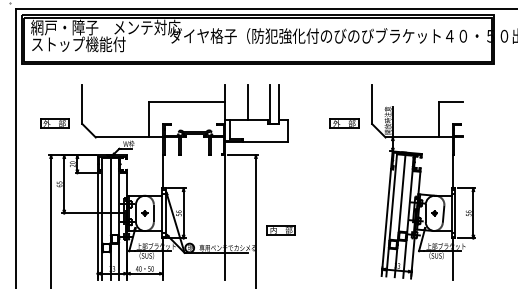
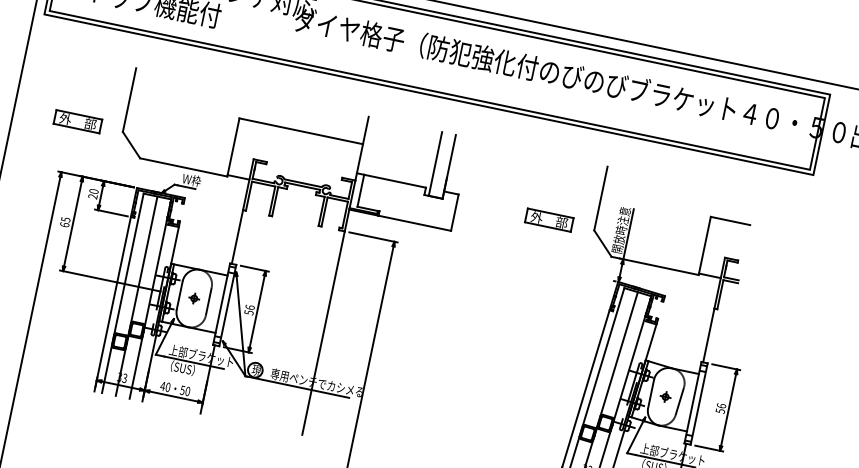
line: (247, 101) -> (399, 151), removed
part: (280, 230) -> (408, 372), removed

